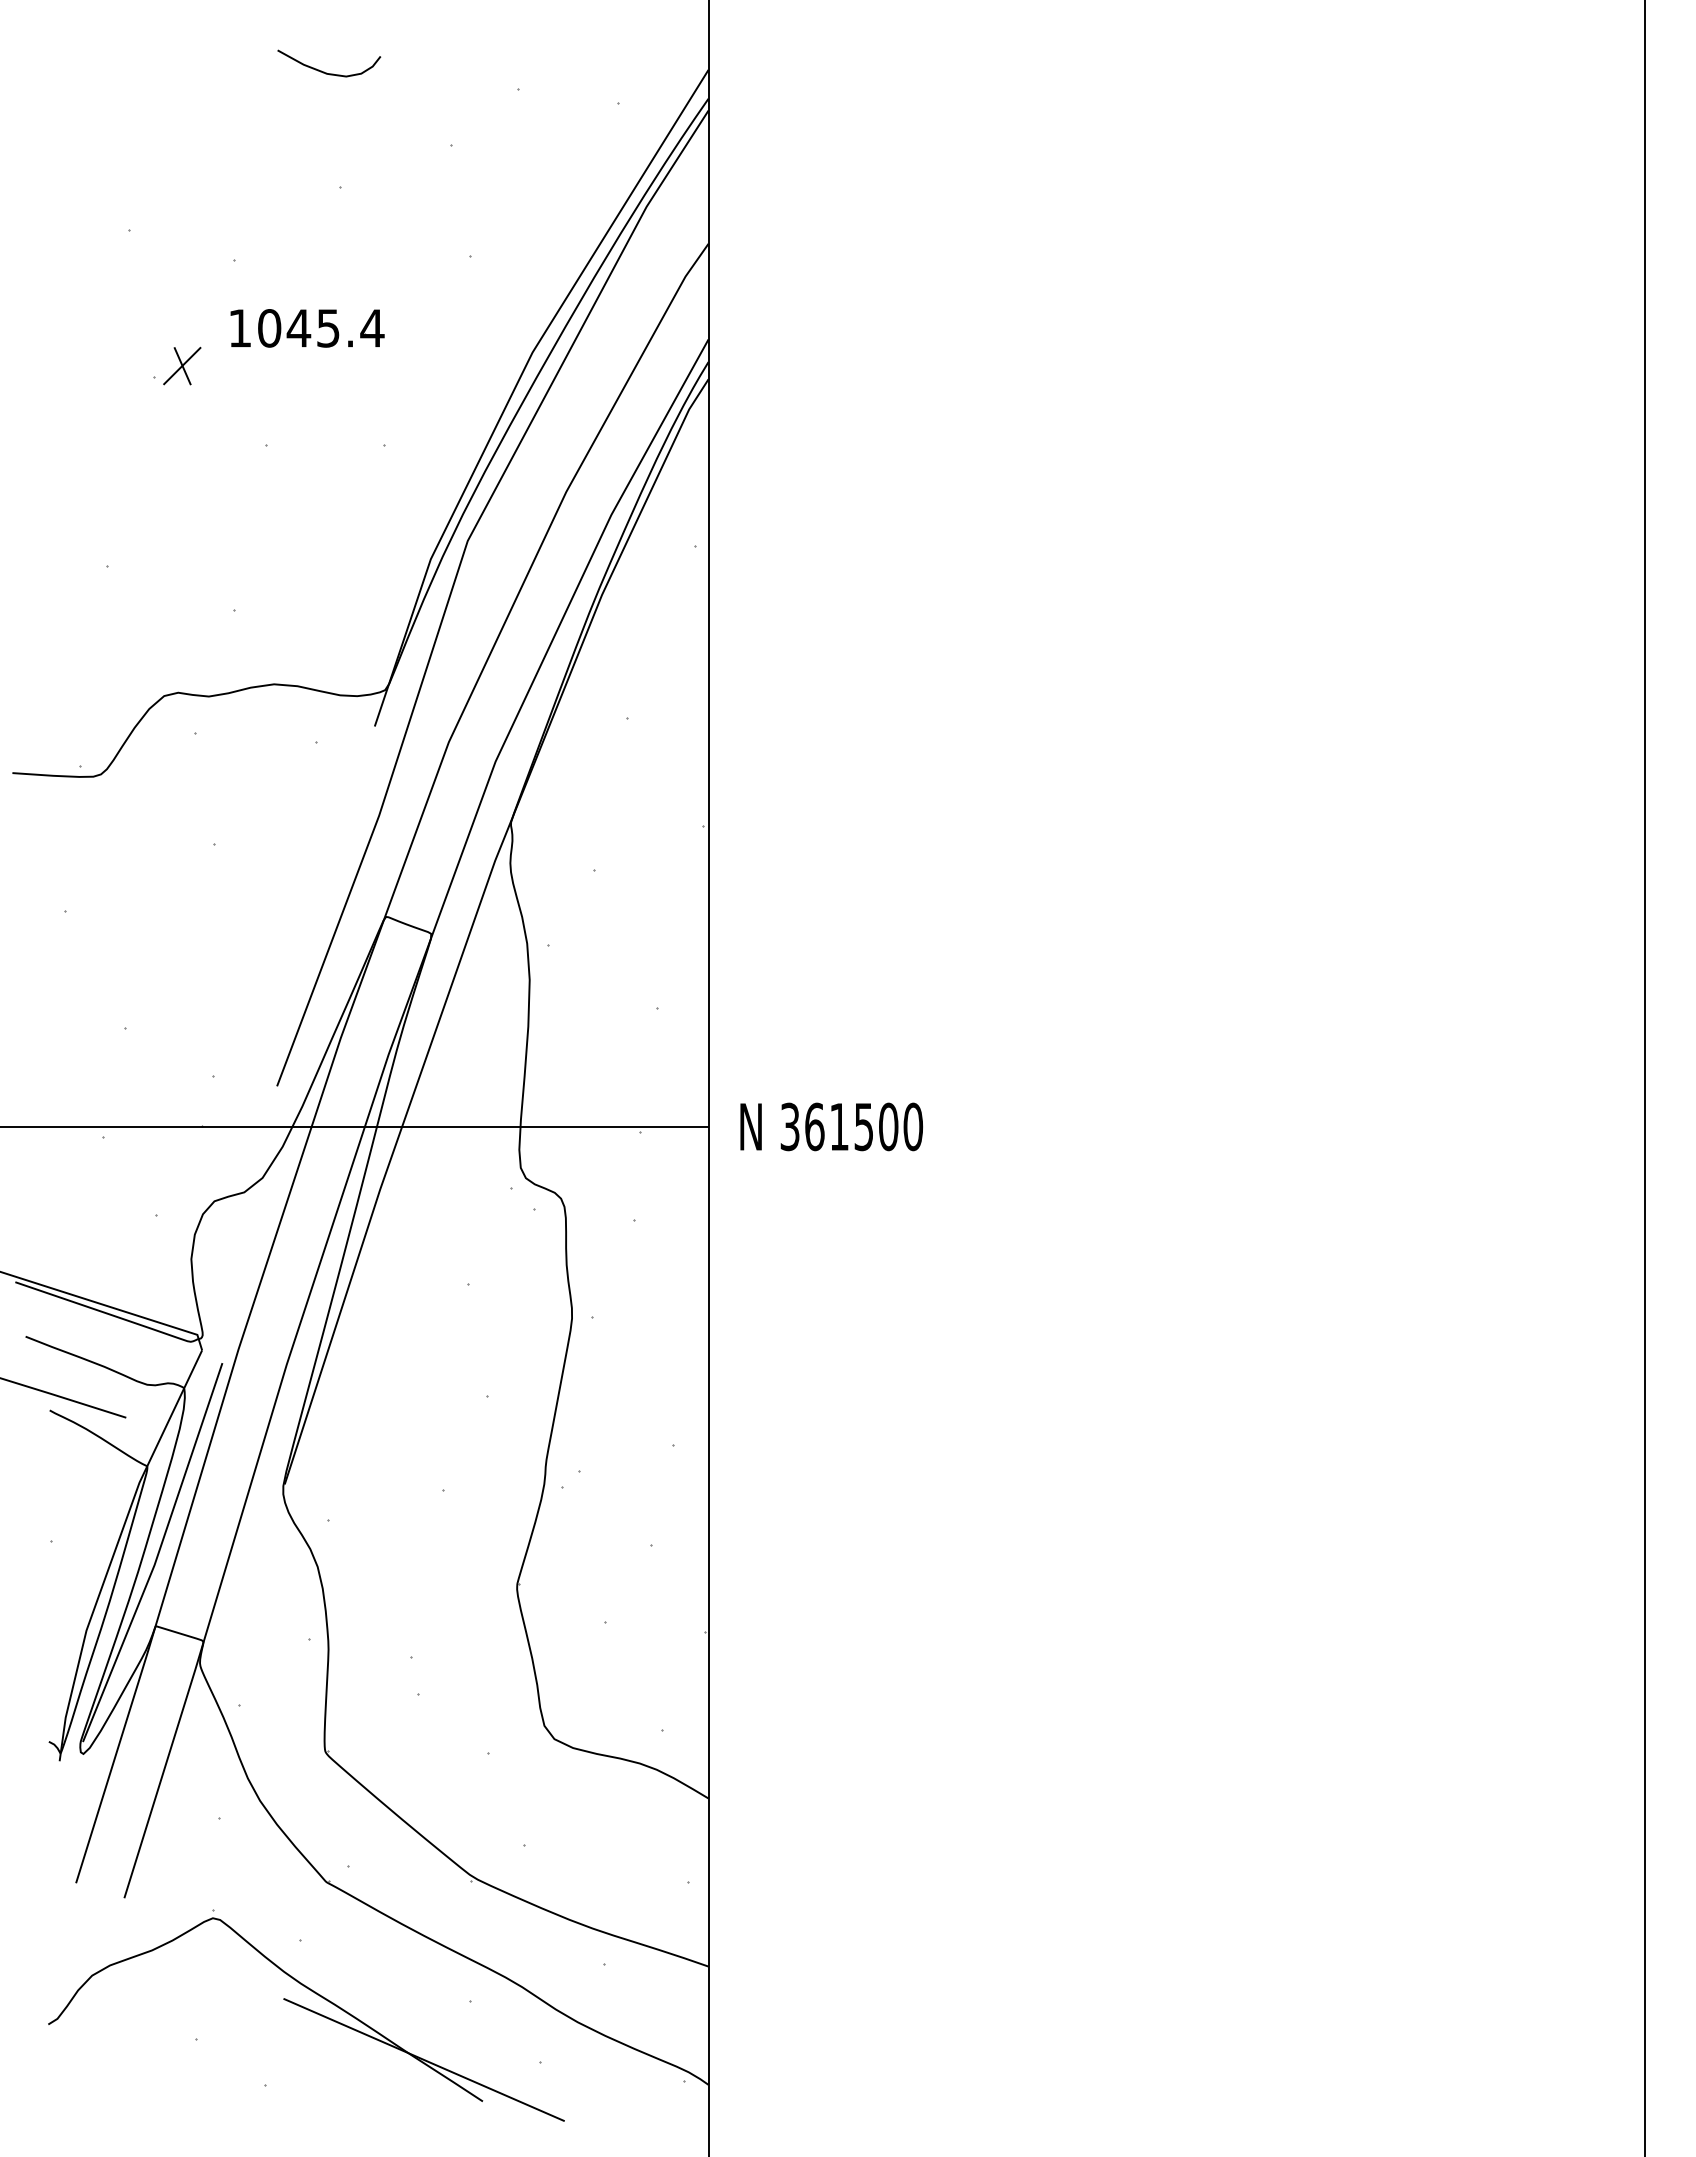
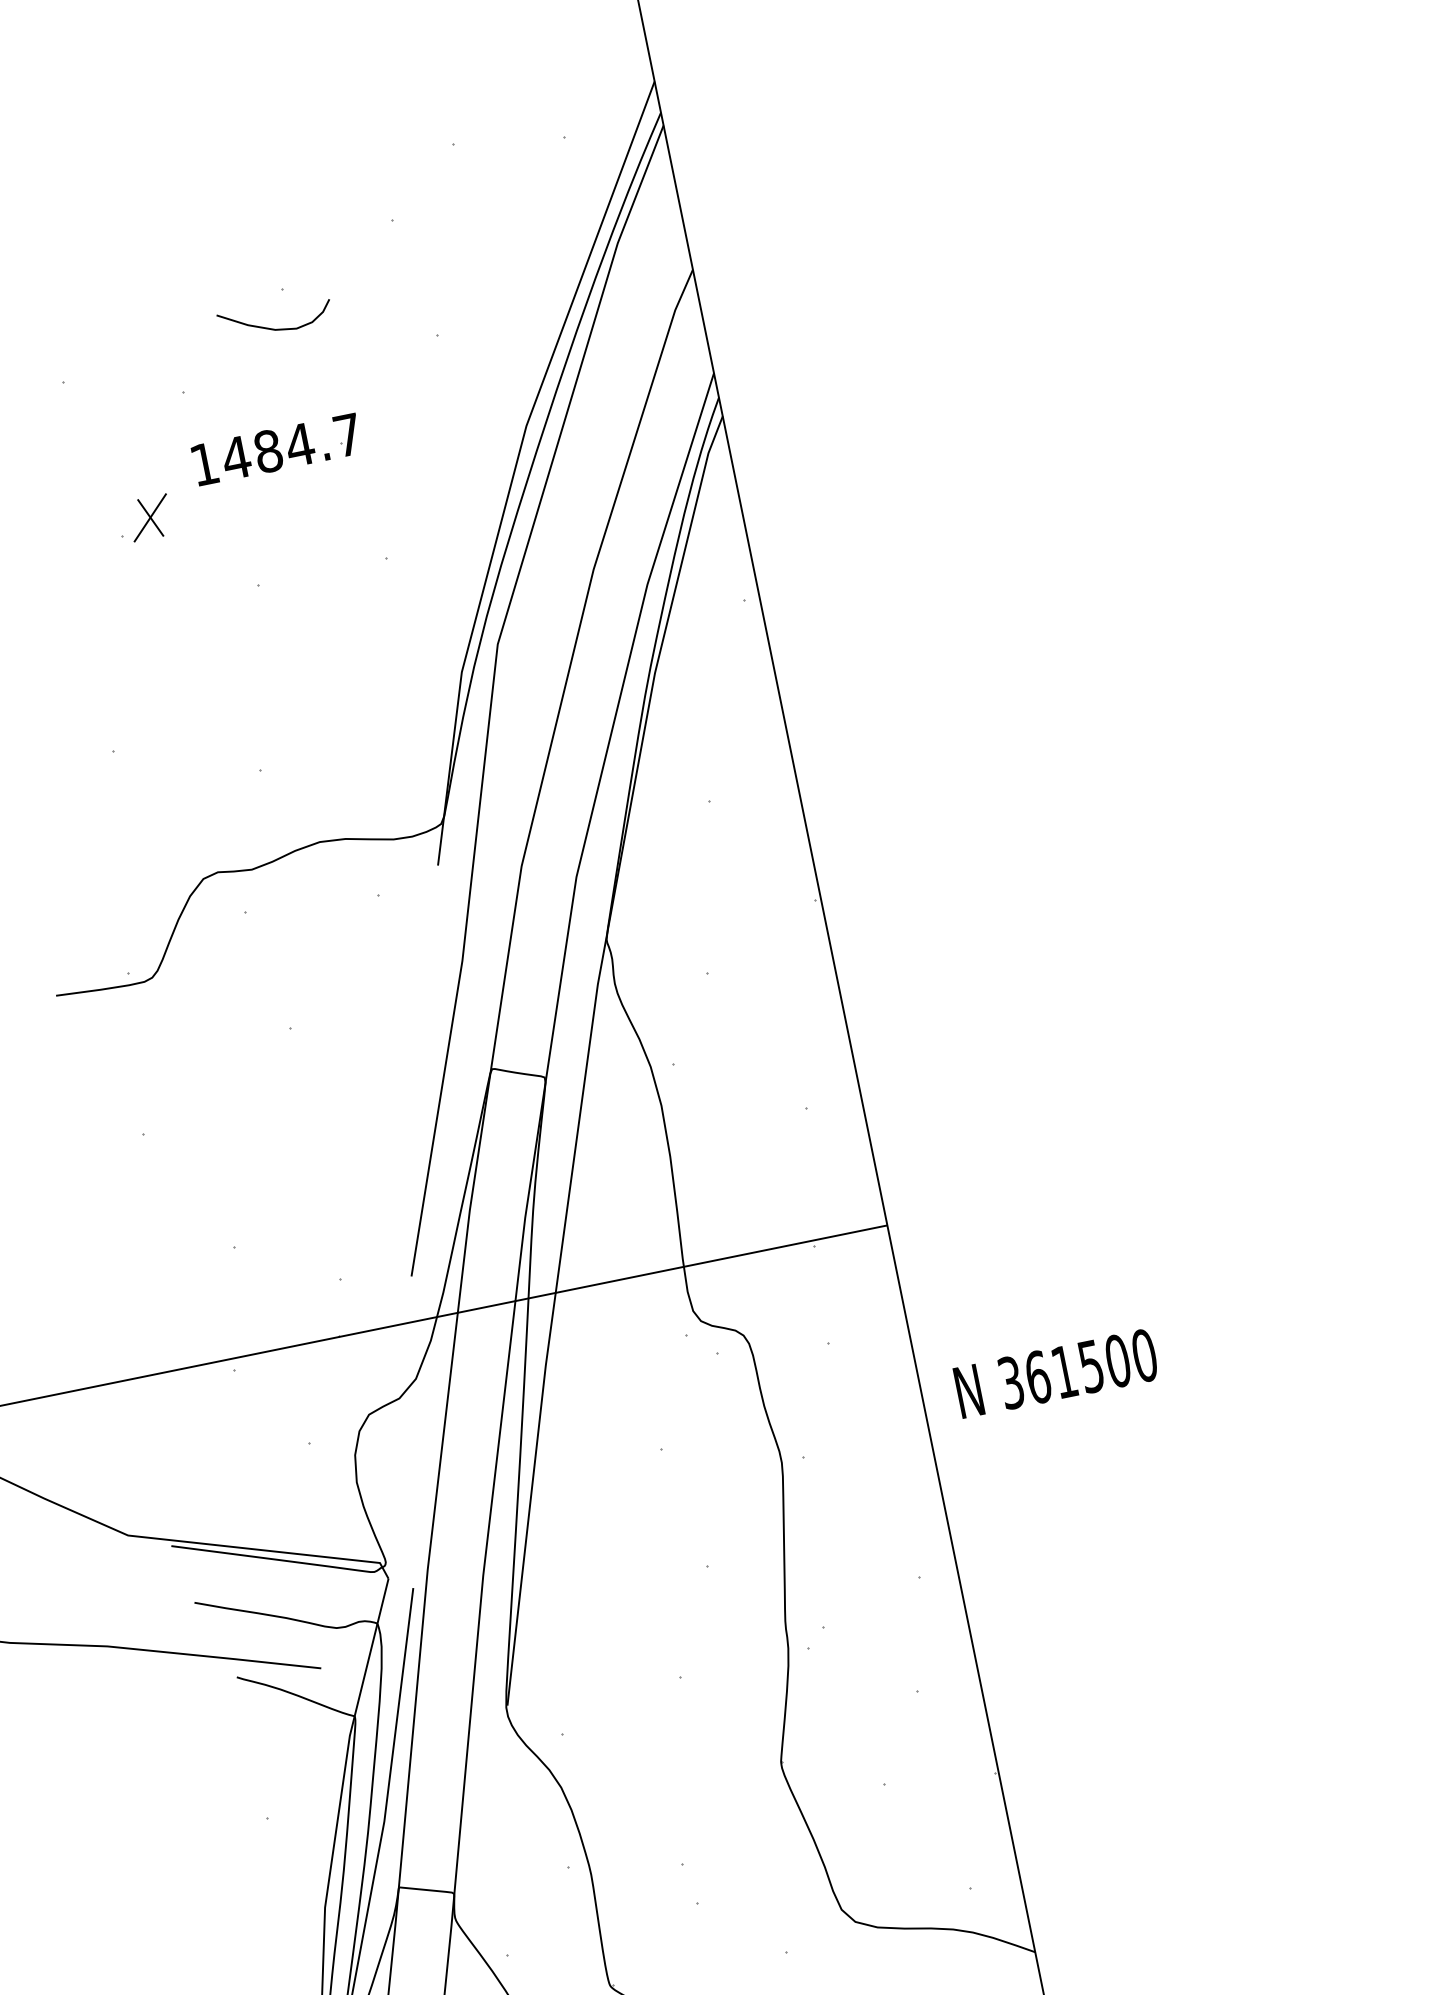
curve: (324, 71) -> (271, 327), moved
text: (320, 328) -> (291, 446), 1045.4 -> 1484.7
text: (831, 1126) -> (1056, 1373), moved

